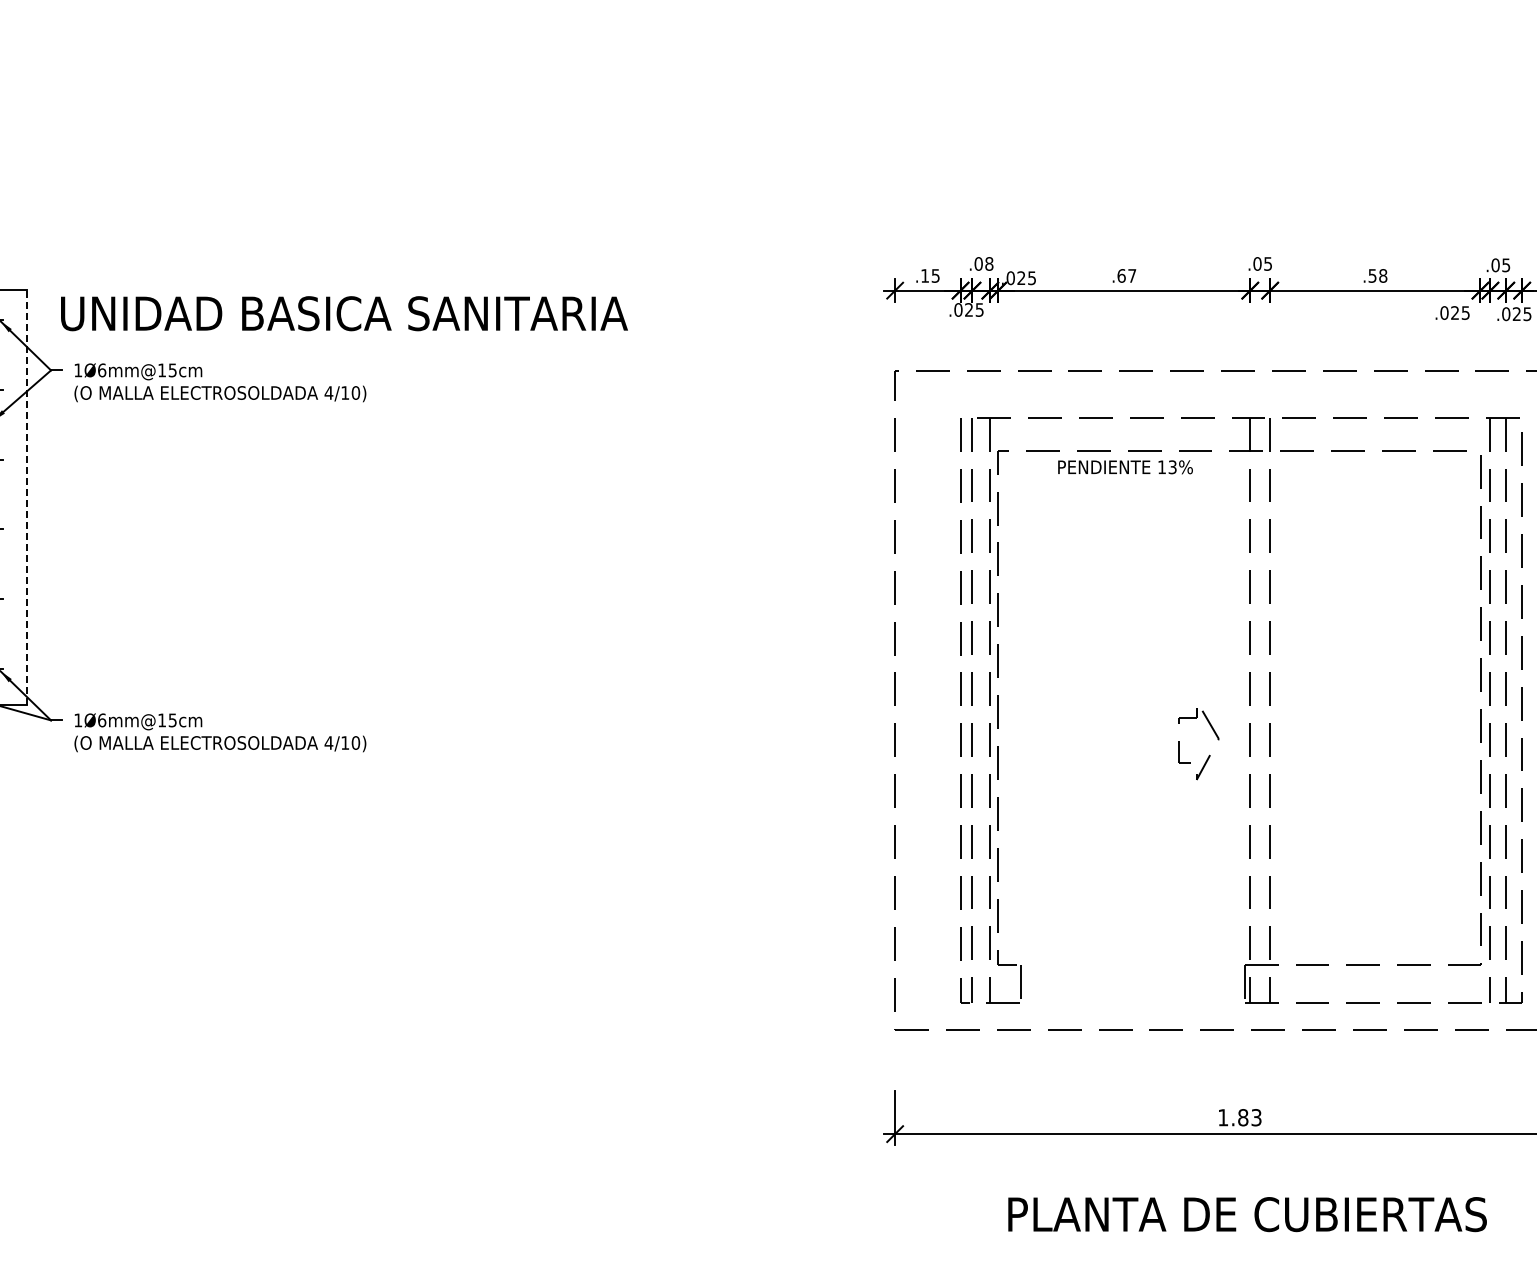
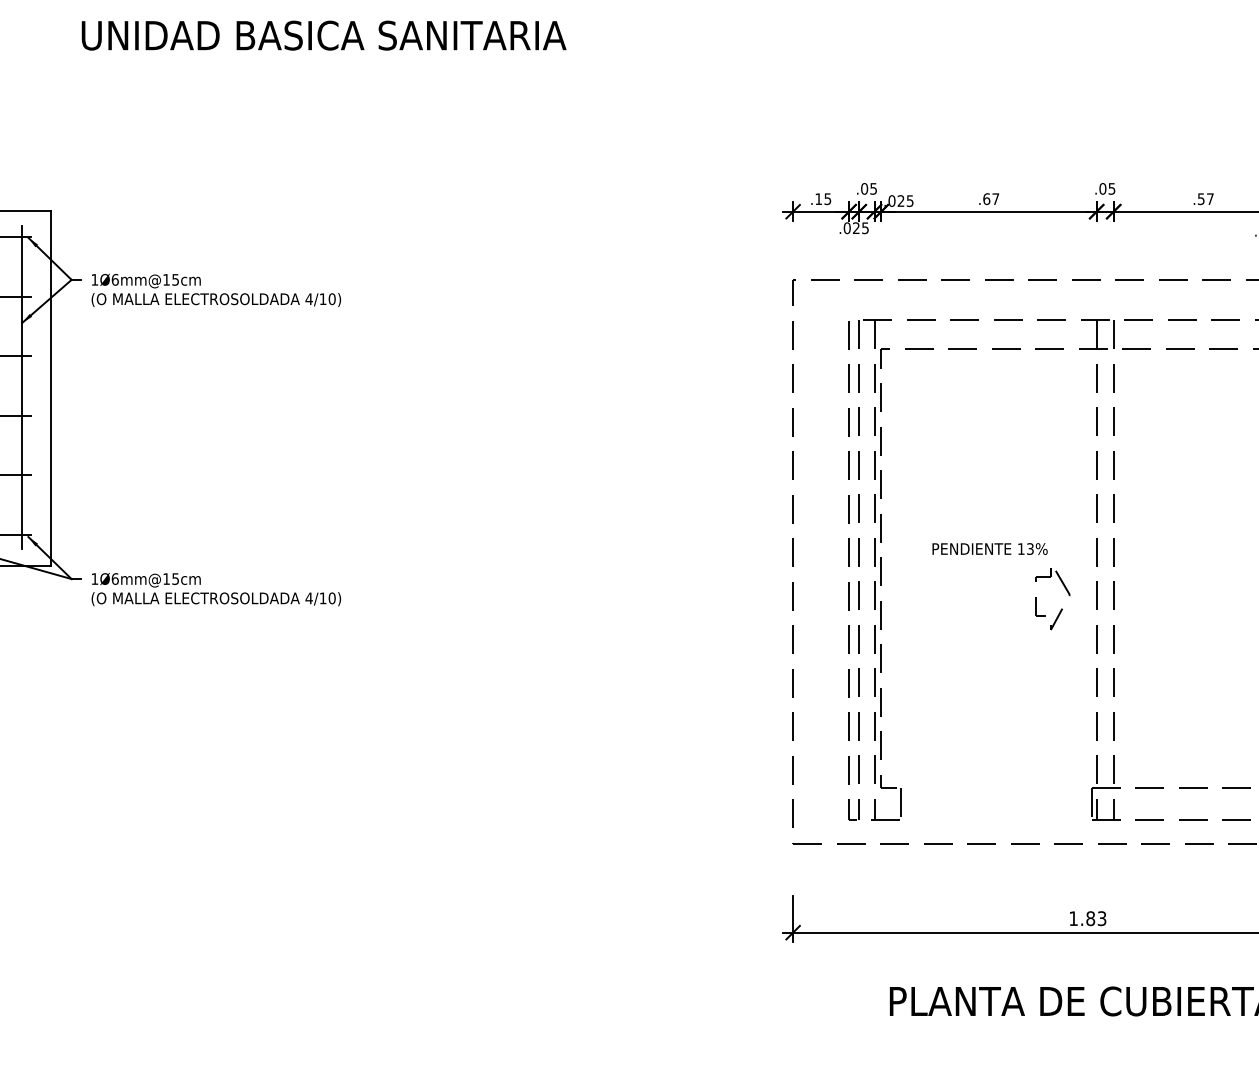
text: (989, 263) -> (873, 188), .08 -> .05
text: (1383, 275) -> (1210, 198), .58 -> .57
text: (344, 313) -> (324, 35), moved
text: (1125, 467) -> (990, 549), moved
line: (27, 496) -> (51, 387), dashed -> solid

